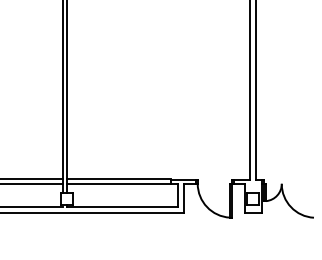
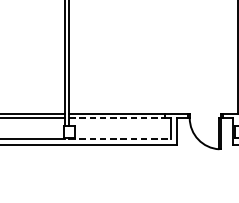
line: (119, 183) -> (117, 117), solid -> dashed
line: (122, 206) -> (120, 139), solid -> dashed

